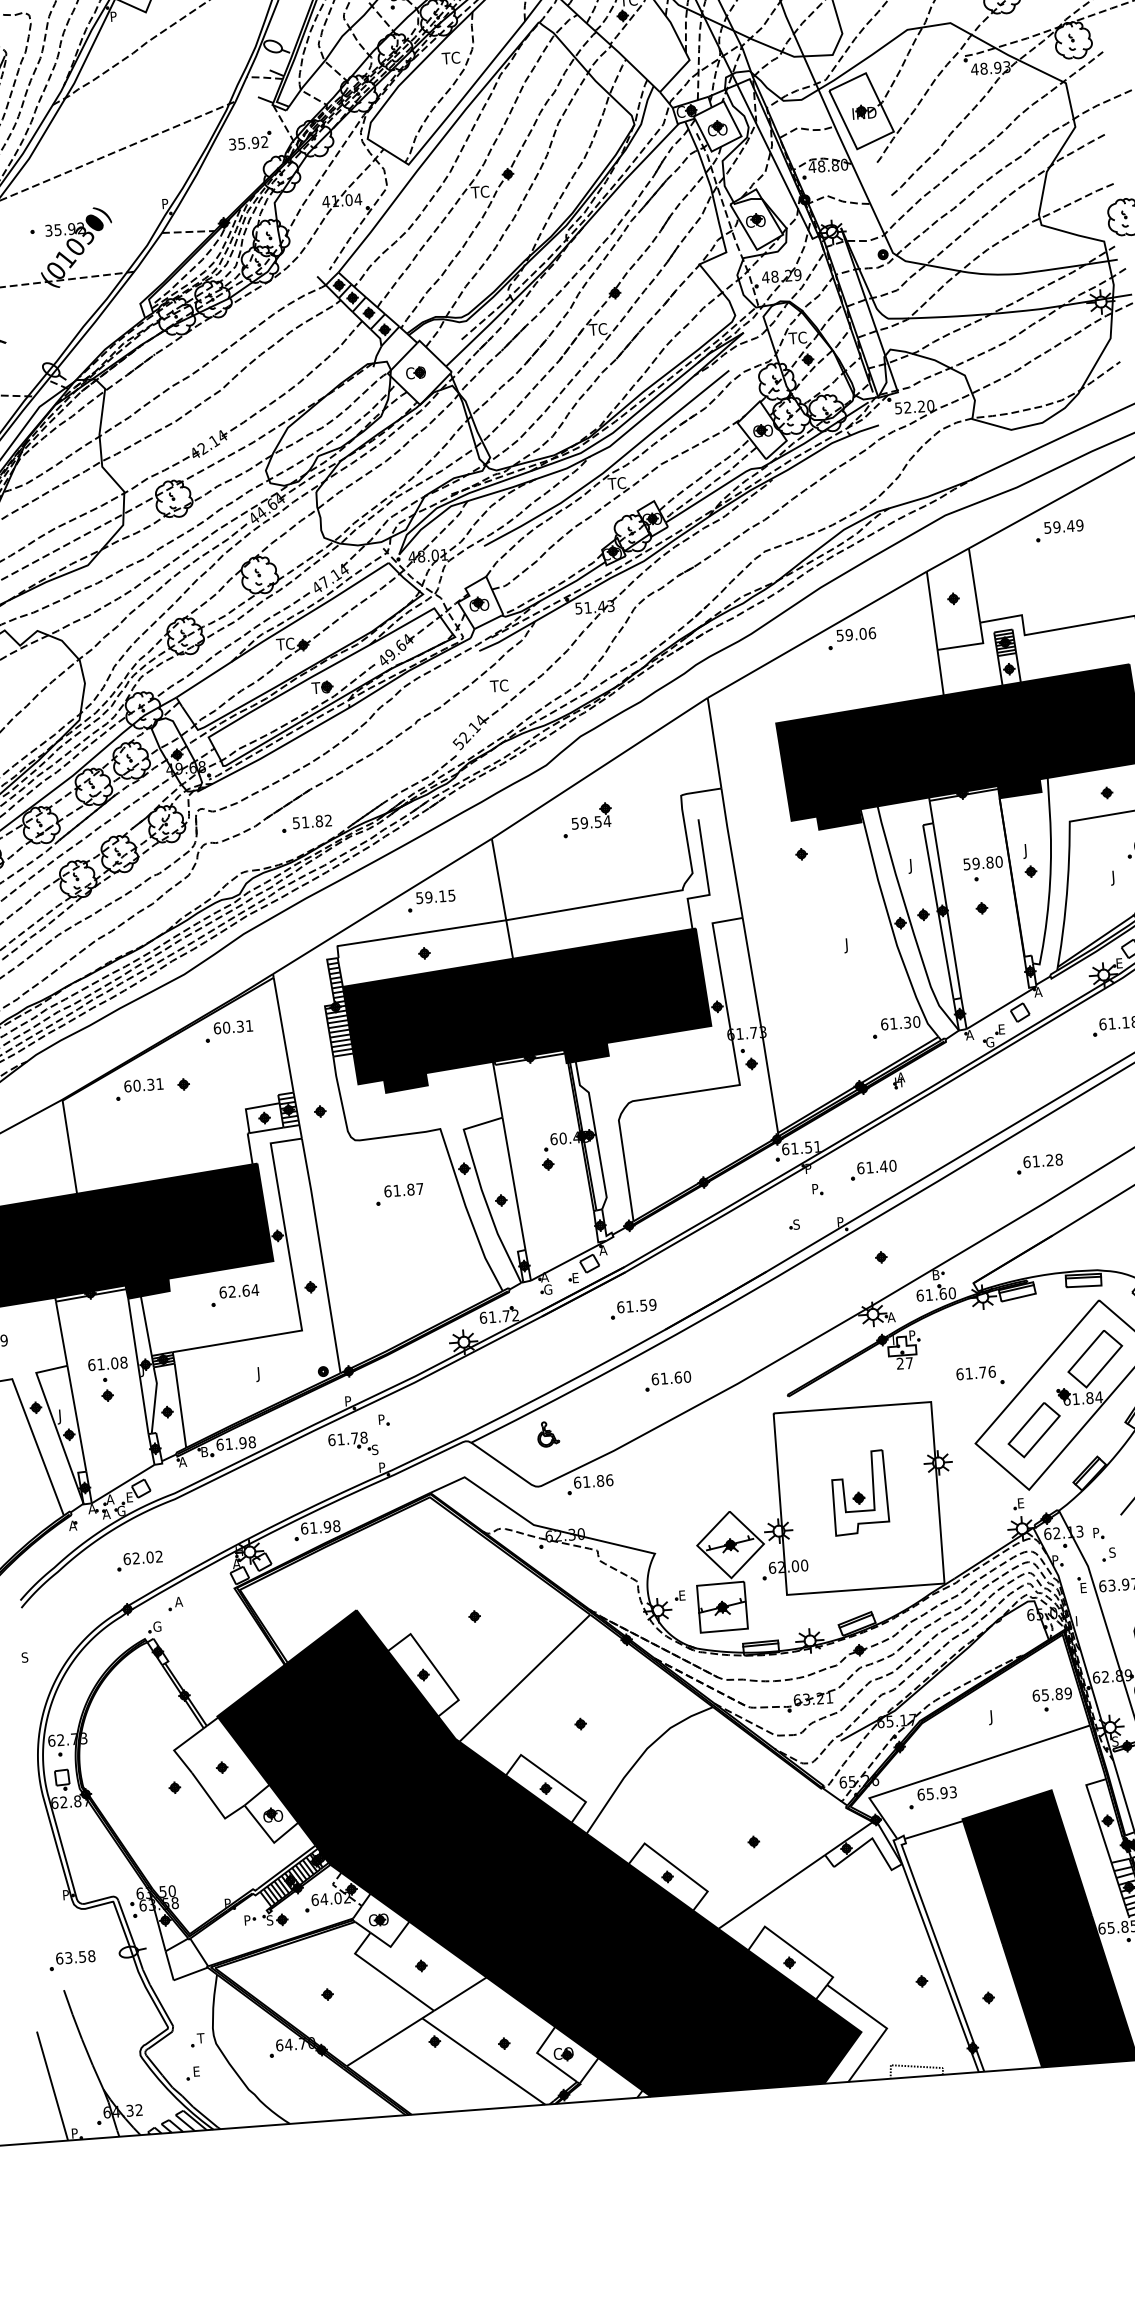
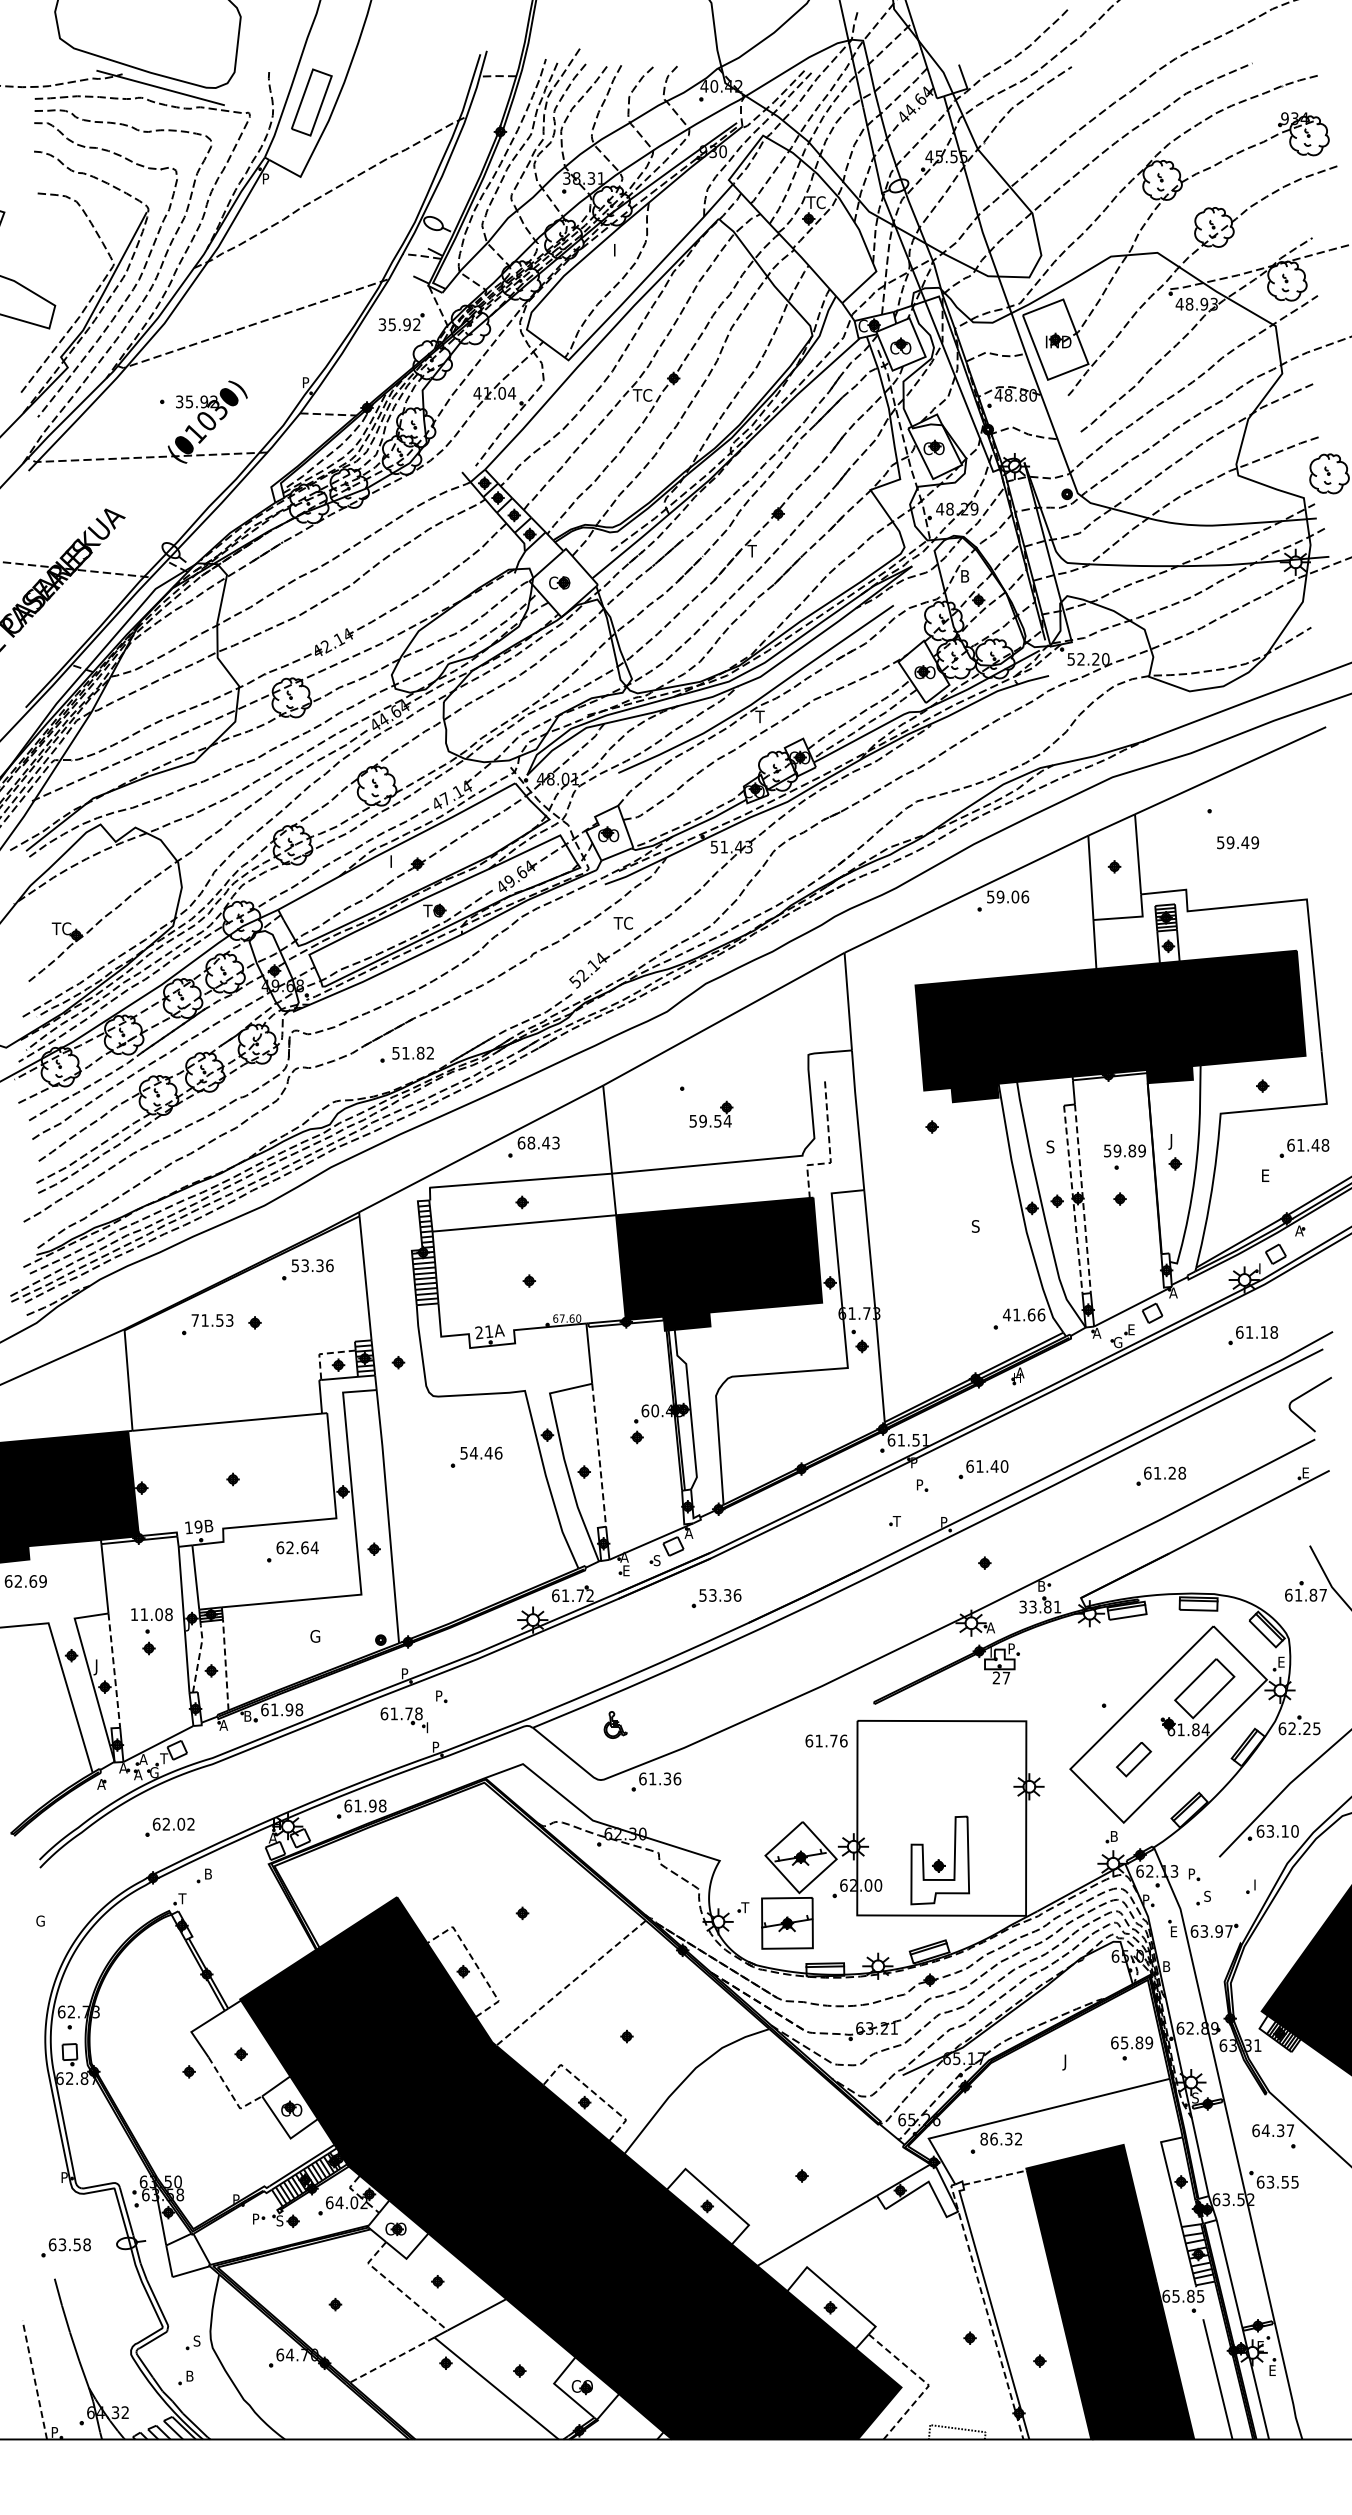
text: (450, 57) -> (621, 249), TC -> I
text: (601, 328) -> (761, 550), TC -> T
text: (797, 338) -> (969, 576), TC -> B
text: (621, 482) -> (769, 716), TC -> T
text: (1063, 526) -> (1237, 842), moved
text: (285, 644) -> (398, 861), TC -> I
part: (591, 815) -> (711, 1113), moved
text: (998, 861) -> (1141, 1150), 59.80 -> 59.89
text: (912, 866) -> (1049, 1148), J -> S
text: (1115, 878) -> (1264, 1177), J -> E
line: (708, 884) -> (830, 1151), solid -> dashed
text: (435, 896) -> (538, 1142), 59.15 -> 68.43
line: (946, 910) -> (1082, 1198), solid -> dashed
line: (938, 912) -> (1073, 1199), solid -> dashed
text: (848, 946) -> (974, 1228), J -> S
text: (1119, 963) -> (1262, 1268), E -> I
text: (899, 1022) -> (1023, 1314), 61.30 -> 41.66
text: (233, 1026) -> (312, 1265), 60.31 -> 53.36
fill: (435, 1026) -> (528, 1281), removed
text: (143, 1085) -> (212, 1320), 60.31 -> 71.53
line: (250, 1108) -> (324, 1353), solid -> dashed
line: (514, 1184) -> (599, 1455), solid -> dashed
text: (404, 1189) -> (481, 1452), 61.87 -> 54.46
text: (795, 1223) -> (896, 1520), S -> T
fill: (173, 1232) -> (232, 1479), removed
text: (574, 1277) -> (656, 1560), E -> S
text: (547, 1289) -> (626, 1570), G -> E
text: (936, 1293) -> (1040, 1606), 61.60 -> 33.81
text: (637, 1306) -> (720, 1595), 61.59 -> 53.36
text: (91, 1364) -> (134, 1614), 61.08 -> 11.08
text: (975, 1372) -> (826, 1740), moved
text: (261, 1374) -> (314, 1638), J -> G
part: (667, 1380) -> (747, 1677), removed
line: (155, 1398) -> (199, 1655), solid -> dashed
line: (180, 1405) -> (225, 1664), solid -> dashed
line: (77, 1419) -> (114, 1671), solid -> dashed
part: (1033, 1430) -> (1133, 1759), size x0.6
text: (374, 1449) -> (429, 1727), S -> I
text: (600, 1480) -> (667, 1778), 61.86 -> 61.36
part: (859, 1492) -> (939, 1860), moved
text: (129, 1497) -> (164, 1758), E -> T
text: (1023, 1503) -> (1116, 1836), E -> B
text: (682, 1595) -> (745, 1907), E -> T
text: (178, 1601) -> (208, 1873), A -> B
text: (1080, 1620) -> (1167, 1966), I -> B
text: (156, 1626) -> (182, 1898), G -> T
text: (25, 1656) -> (40, 1920), S -> G
line: (434, 1666) -> (475, 1963), solid -> dashed
line: (524, 1678) -> (570, 1983), solid -> dashed
line: (552, 1777) -> (592, 2091), solid -> dashed
text: (937, 1792) -> (1001, 2138), 65.93 -> 86.32
line: (215, 1805) -> (231, 2094), solid -> dashed
line: (933, 1829) -> (994, 2177), solid -> dashed
line: (935, 1953) -> (986, 2309), solid -> dashed
line: (383, 1974) -> (396, 2287), solid -> dashed
line: (884, 2026) -> (926, 2383), solid -> dashed
text: (200, 2037) -> (196, 2340), T -> S
line: (384, 2042) -> (392, 2360), solid -> dashed
text: (196, 2070) -> (189, 2375), E -> B
line: (52, 2086) -> (34, 2380), solid -> dashed

